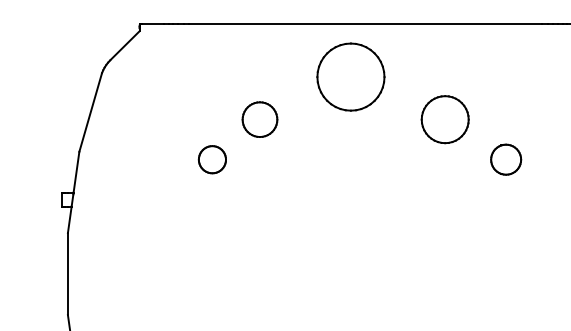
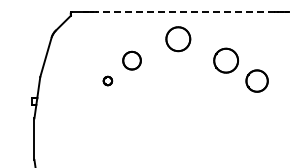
line: (365, 24) -> (185, 12), solid -> dashed
part: (351, 77) -> (178, 39), size x0.7
part: (211, 158) -> (107, 80), size x0.6
part: (504, 158) -> (256, 80), size x1.4

